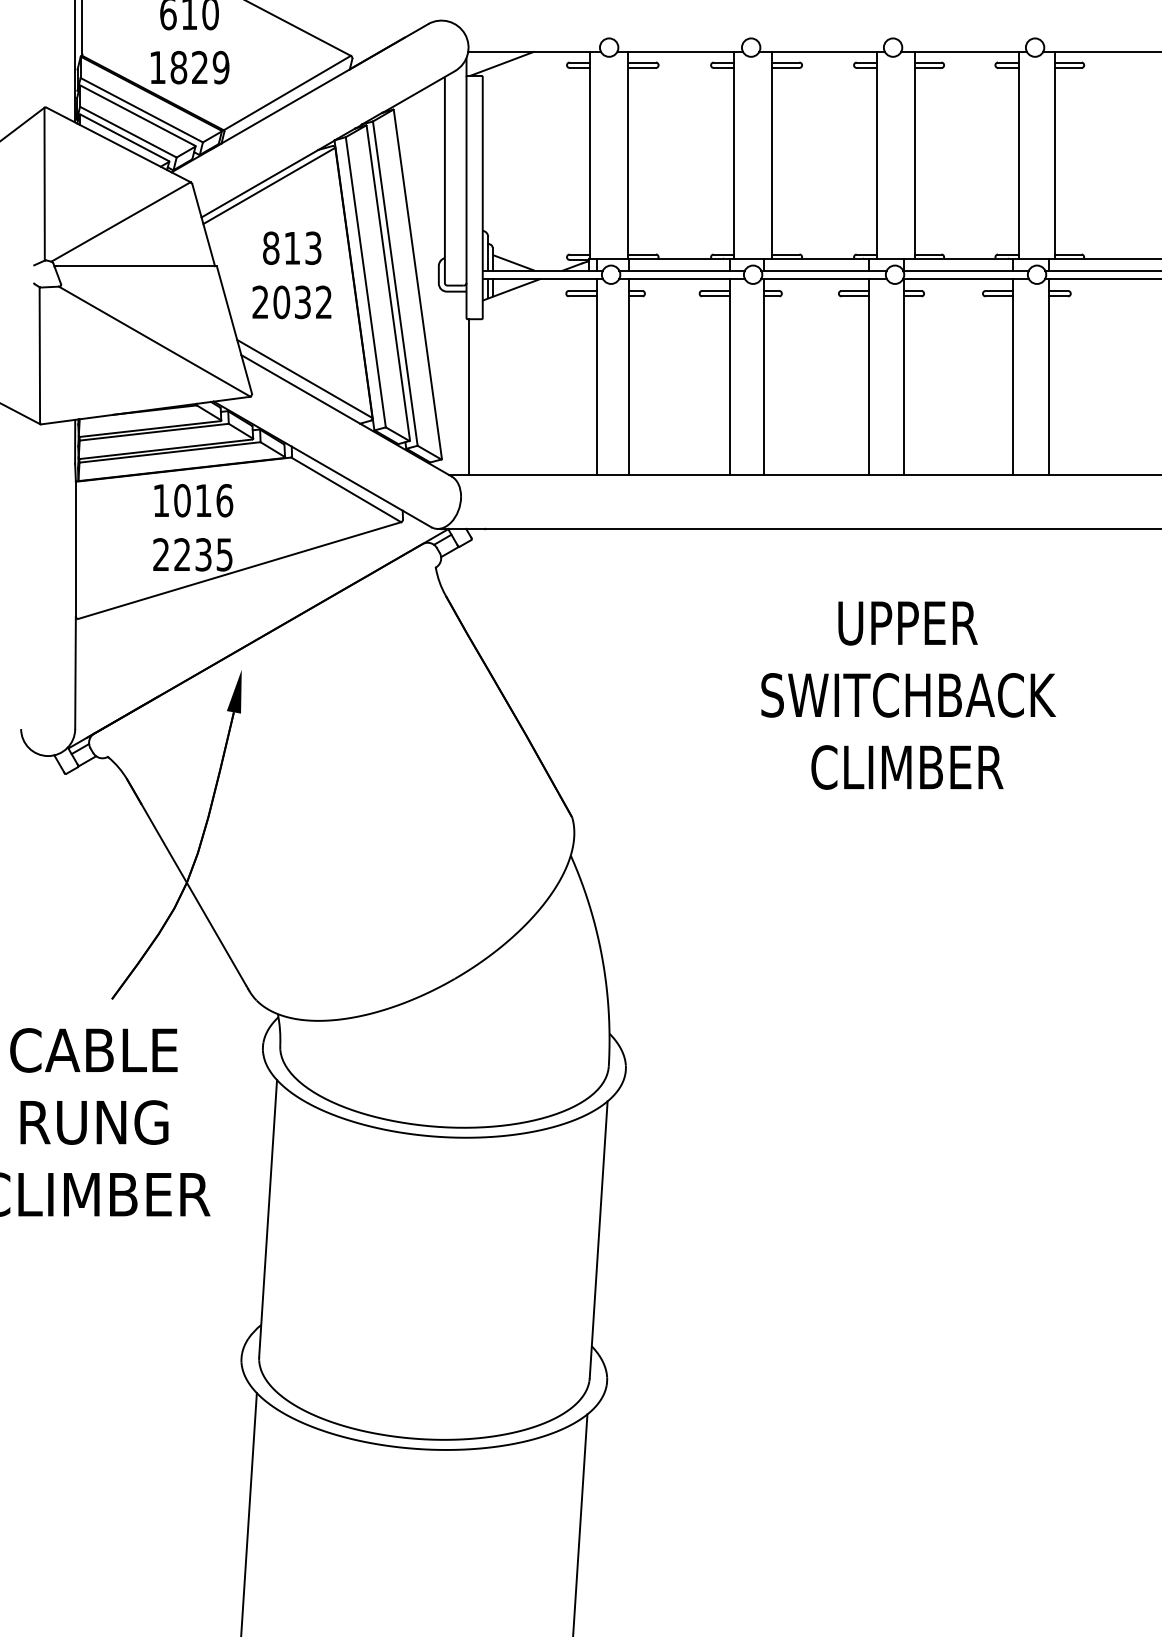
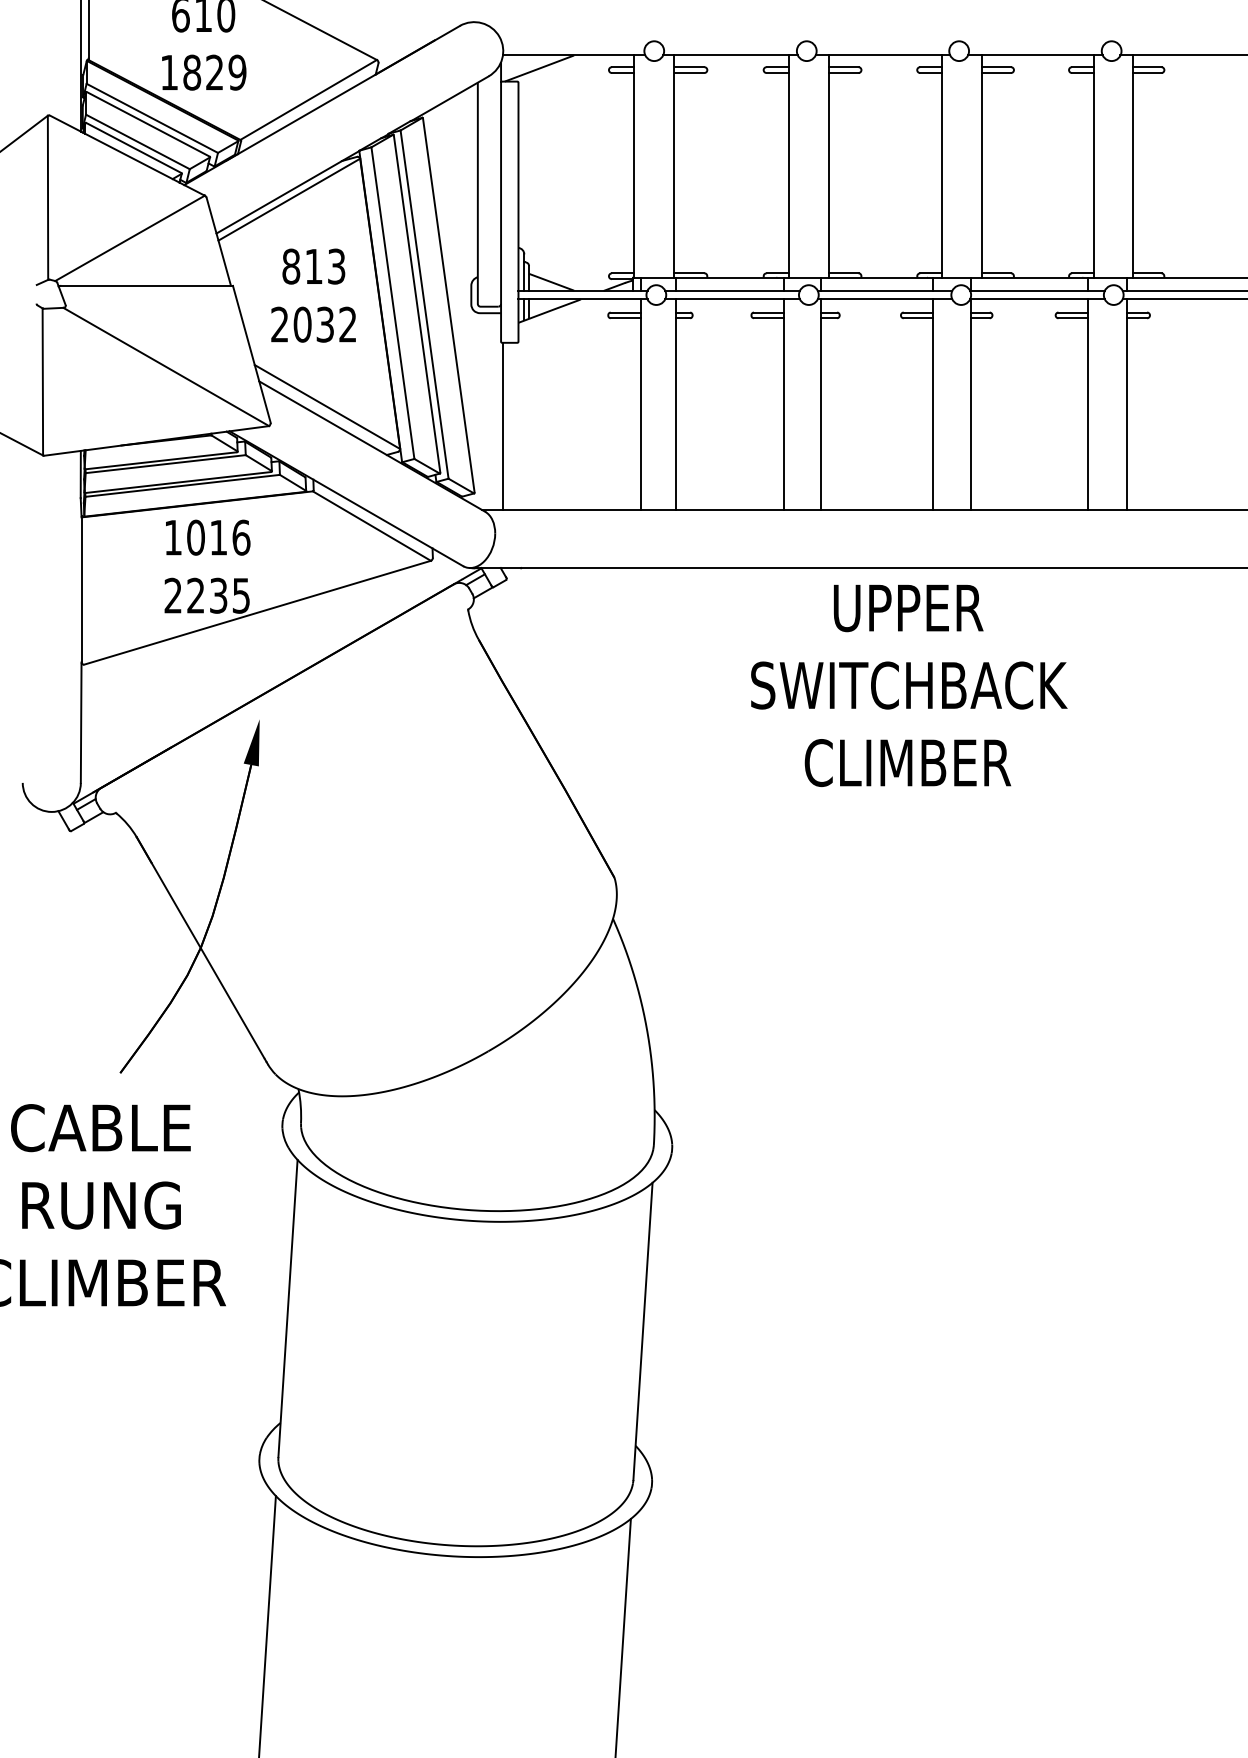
text: (908, 695) -> (909, 685), moved

